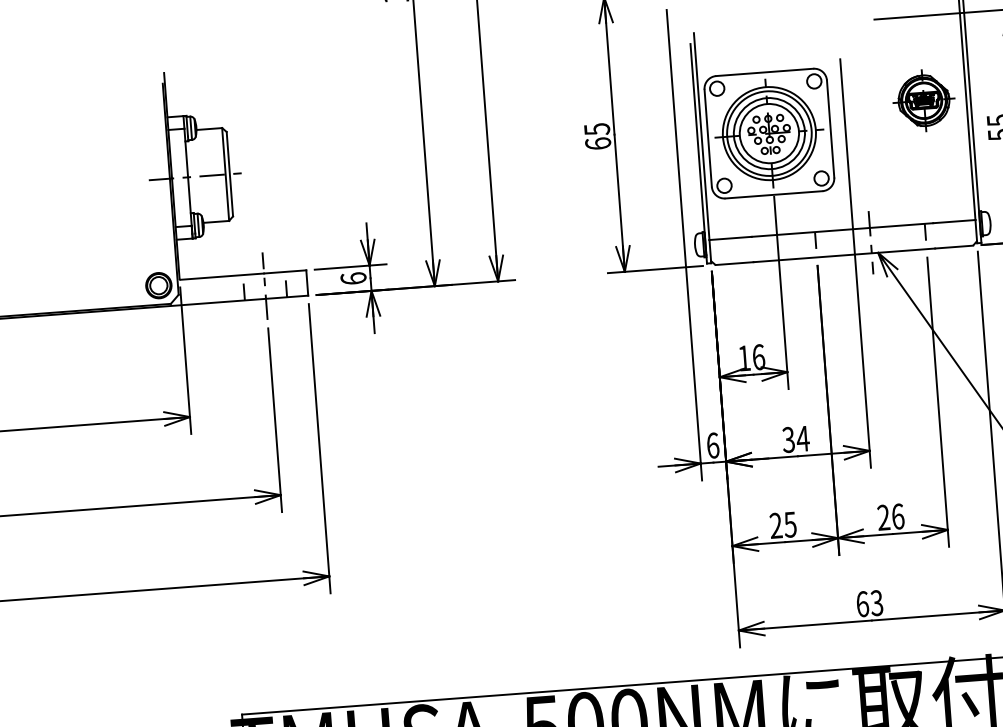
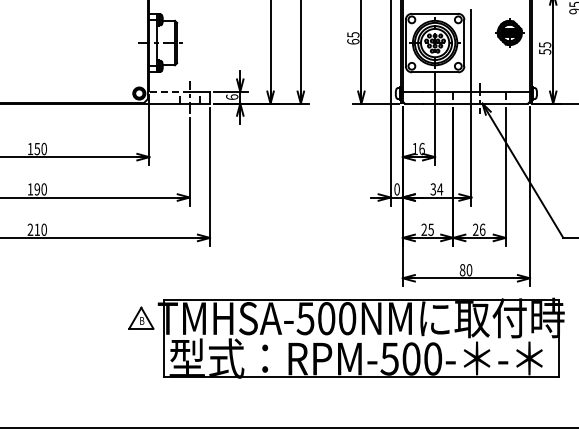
line: (221, 276) -> (169, 91), solid -> dashed
text: (711, 445) -> (396, 189), 6 -> 0
text: (868, 604) -> (465, 270), 63 -> 80

